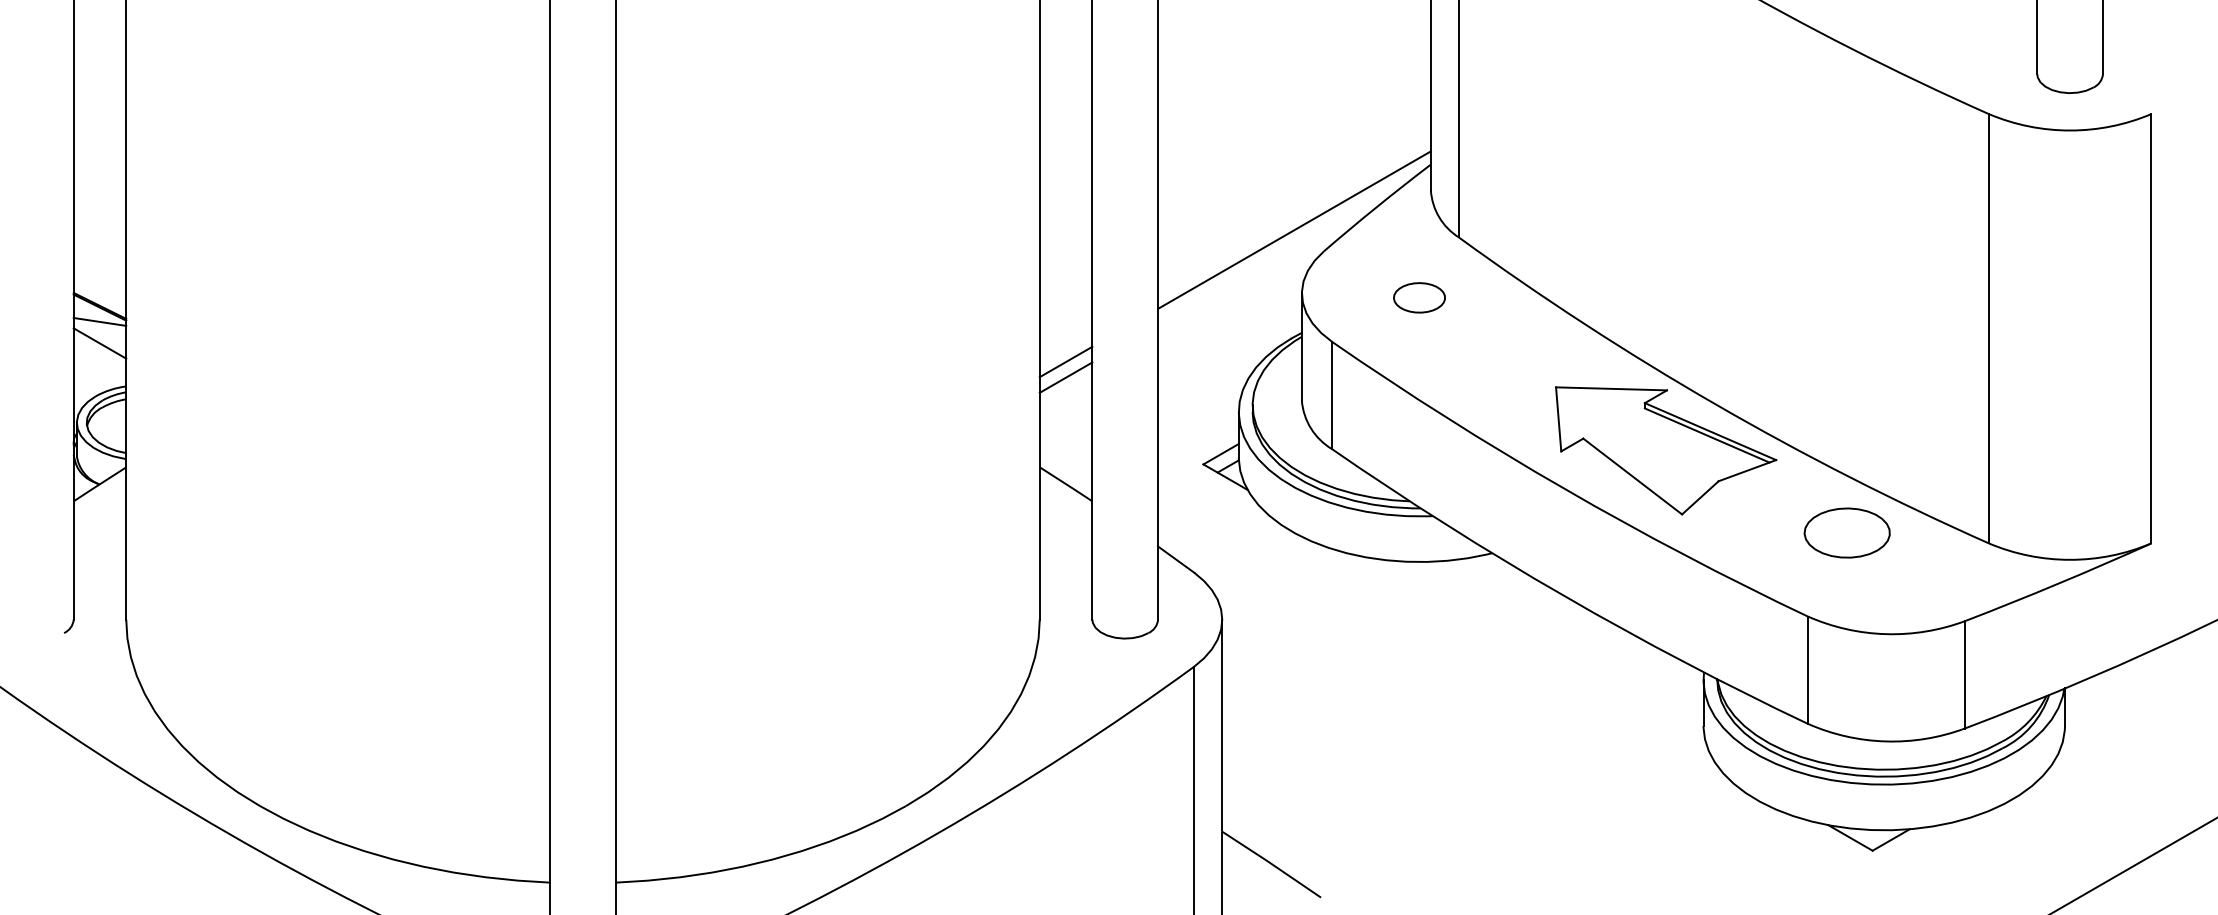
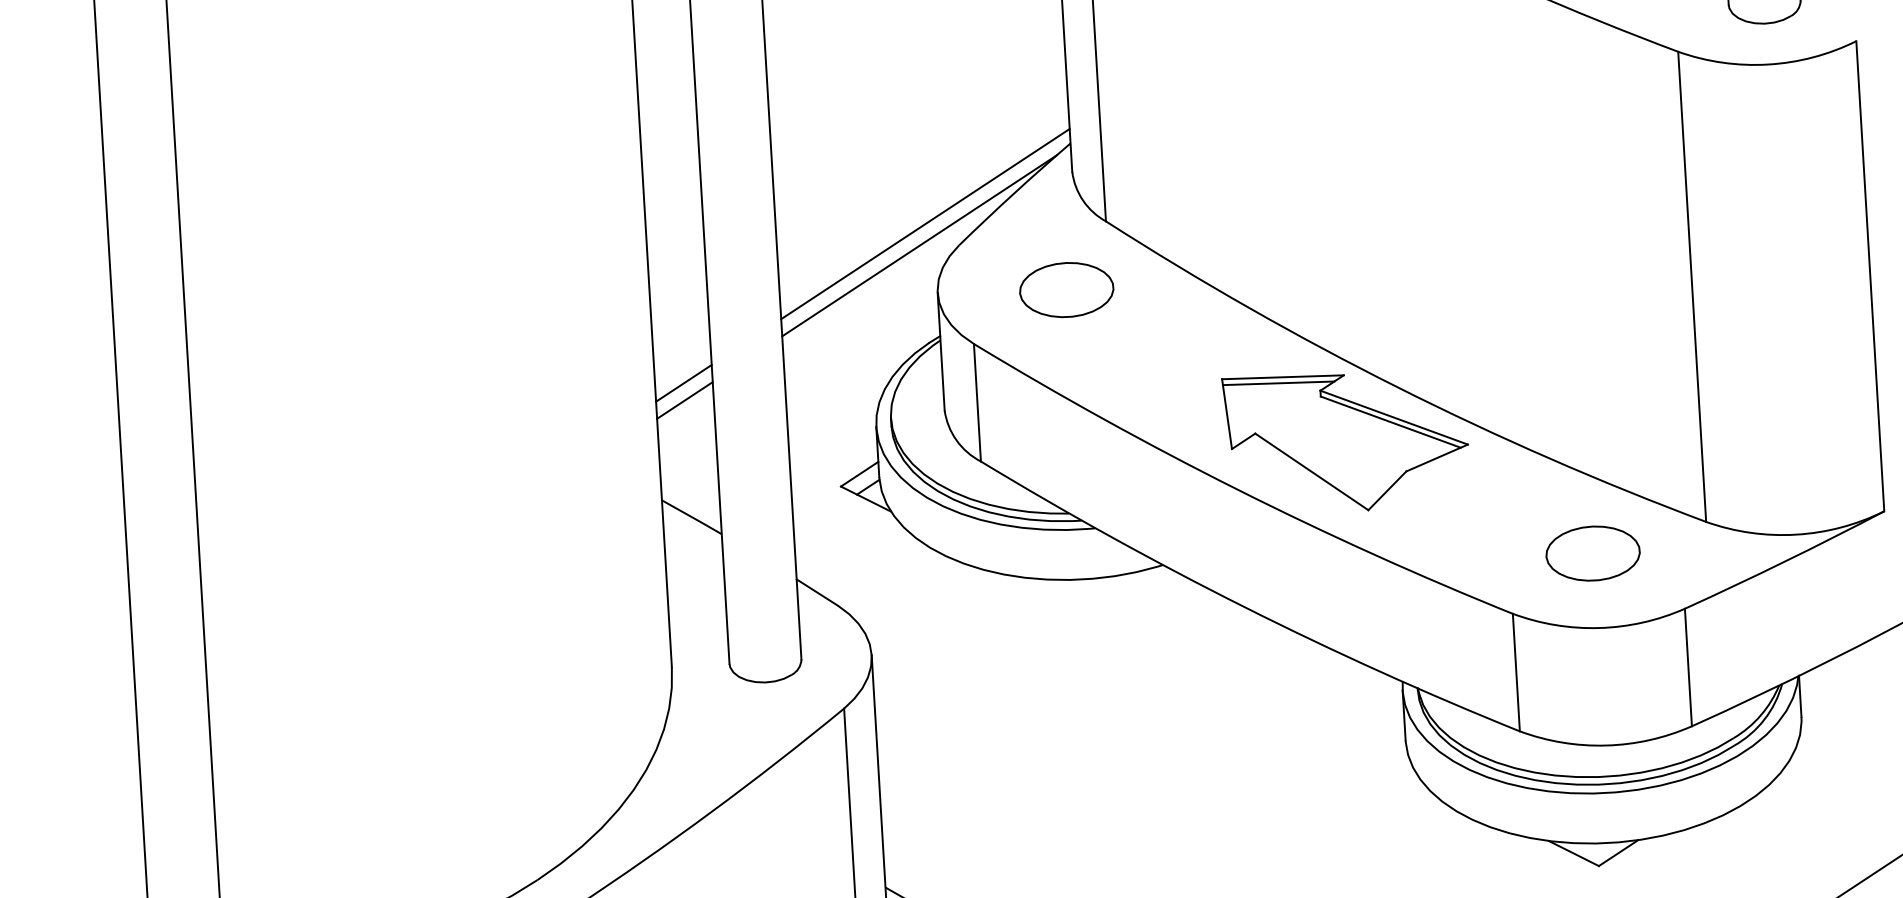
line: (1287, 249) -> (919, 245), added
part: (1419, 297) -> (1066, 289), size x1.67
line: (1607, 393) -> (1278, 382), added
part: (1846, 532) -> (1592, 553), moved

